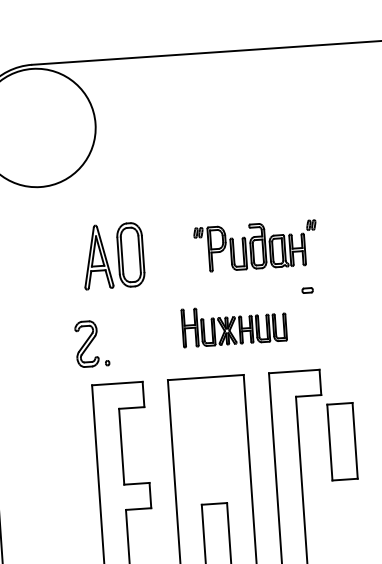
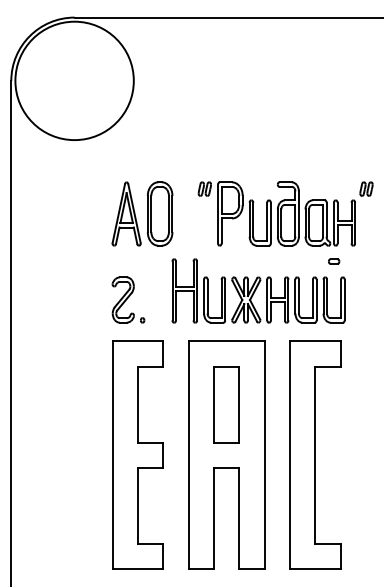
part: (255, 245) -> (285, 213), size x1.43
part: (234, 324) -> (258, 290), size x1.67
part: (92, 343) -> (128, 299), moved
part: (342, 441) -> (226, 404), moved

